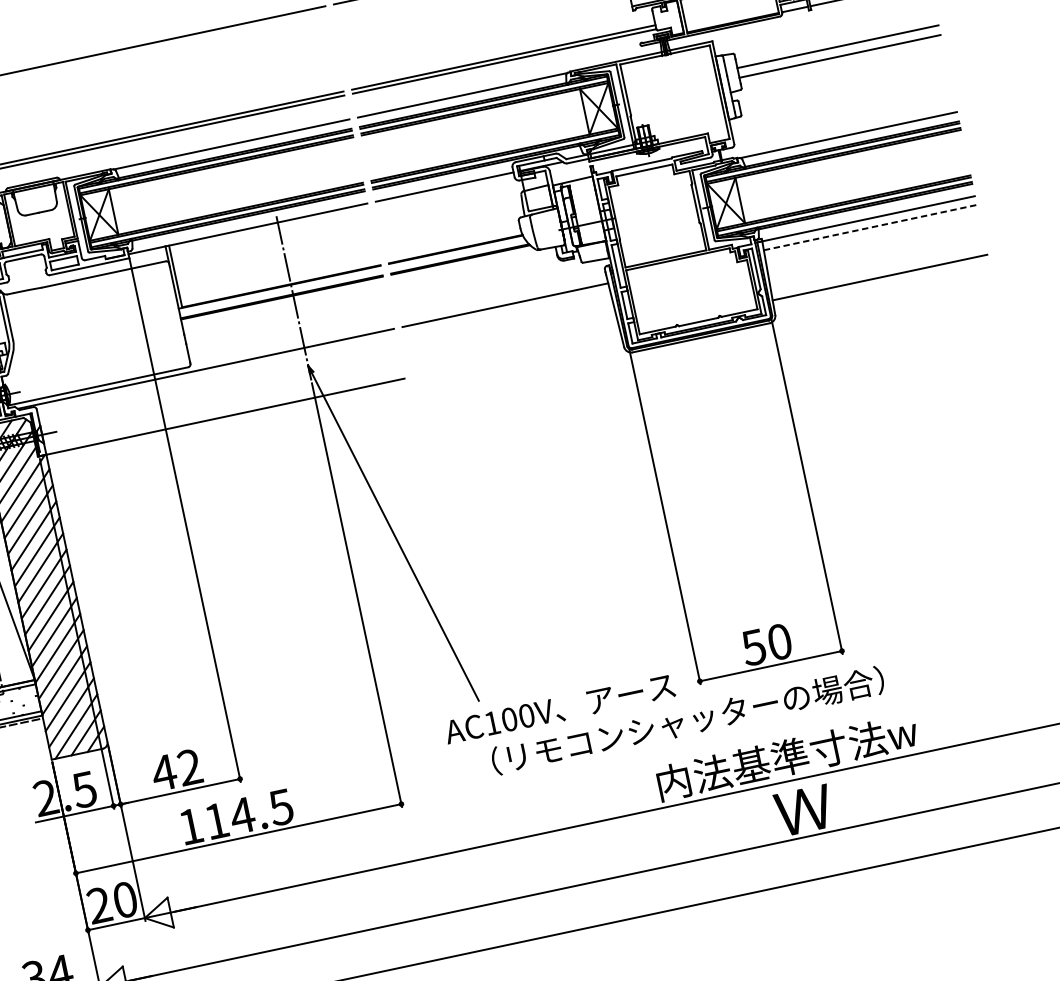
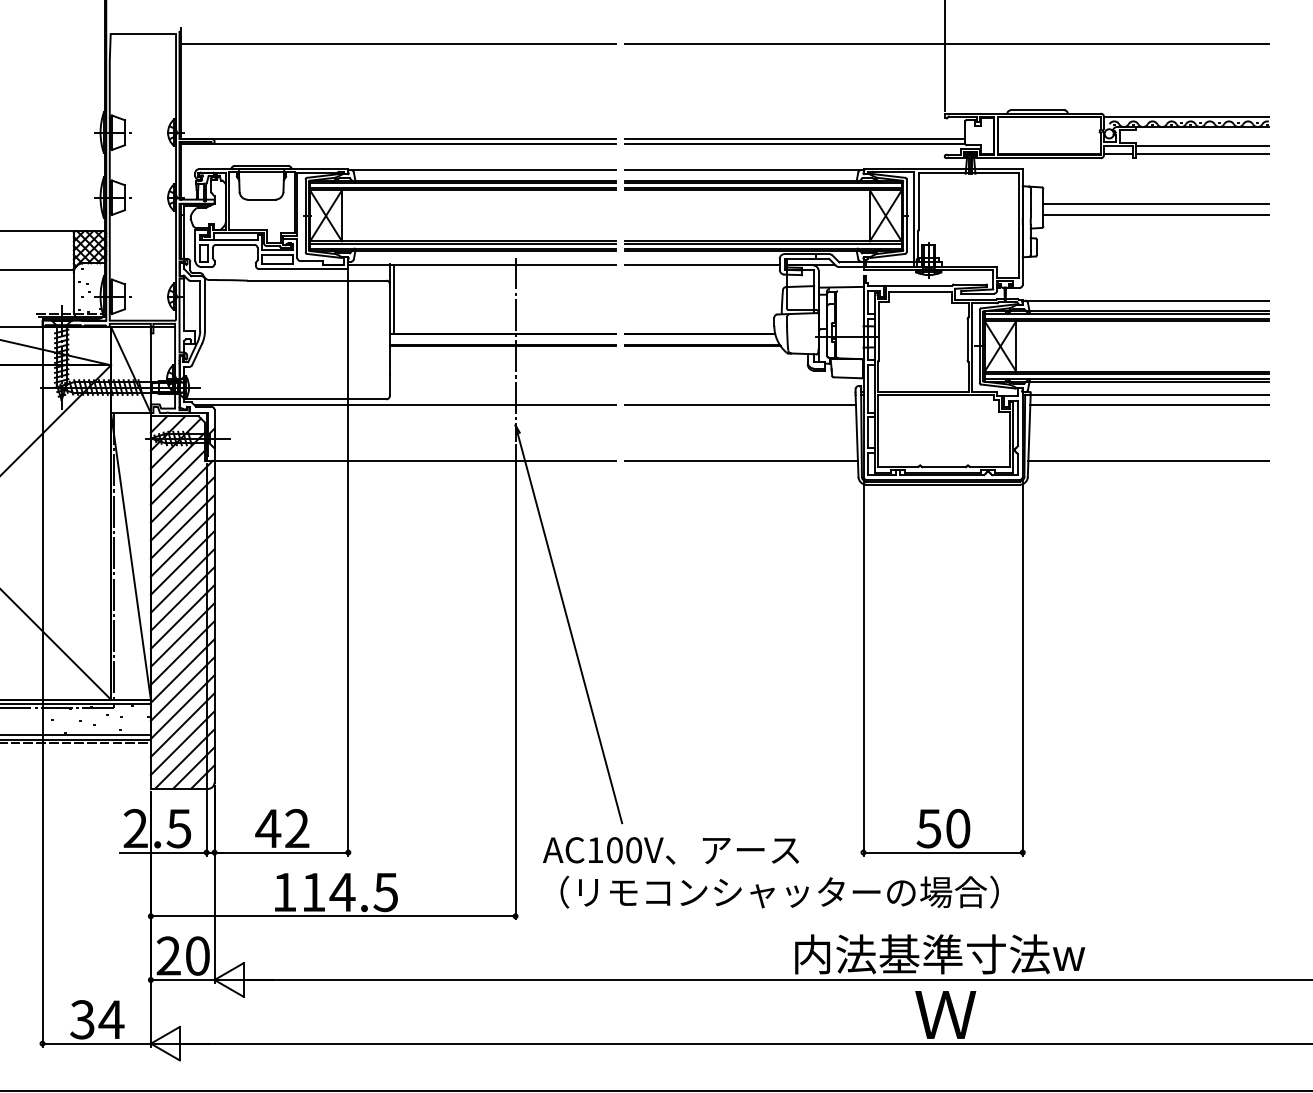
line: (871, 227) -> (1150, 405), dashed -> solid
line: (516, 354) -> (741, 460), added
text: (559, 709) -> (670, 850), moved
text: (687, 720) -> (779, 891), moved

